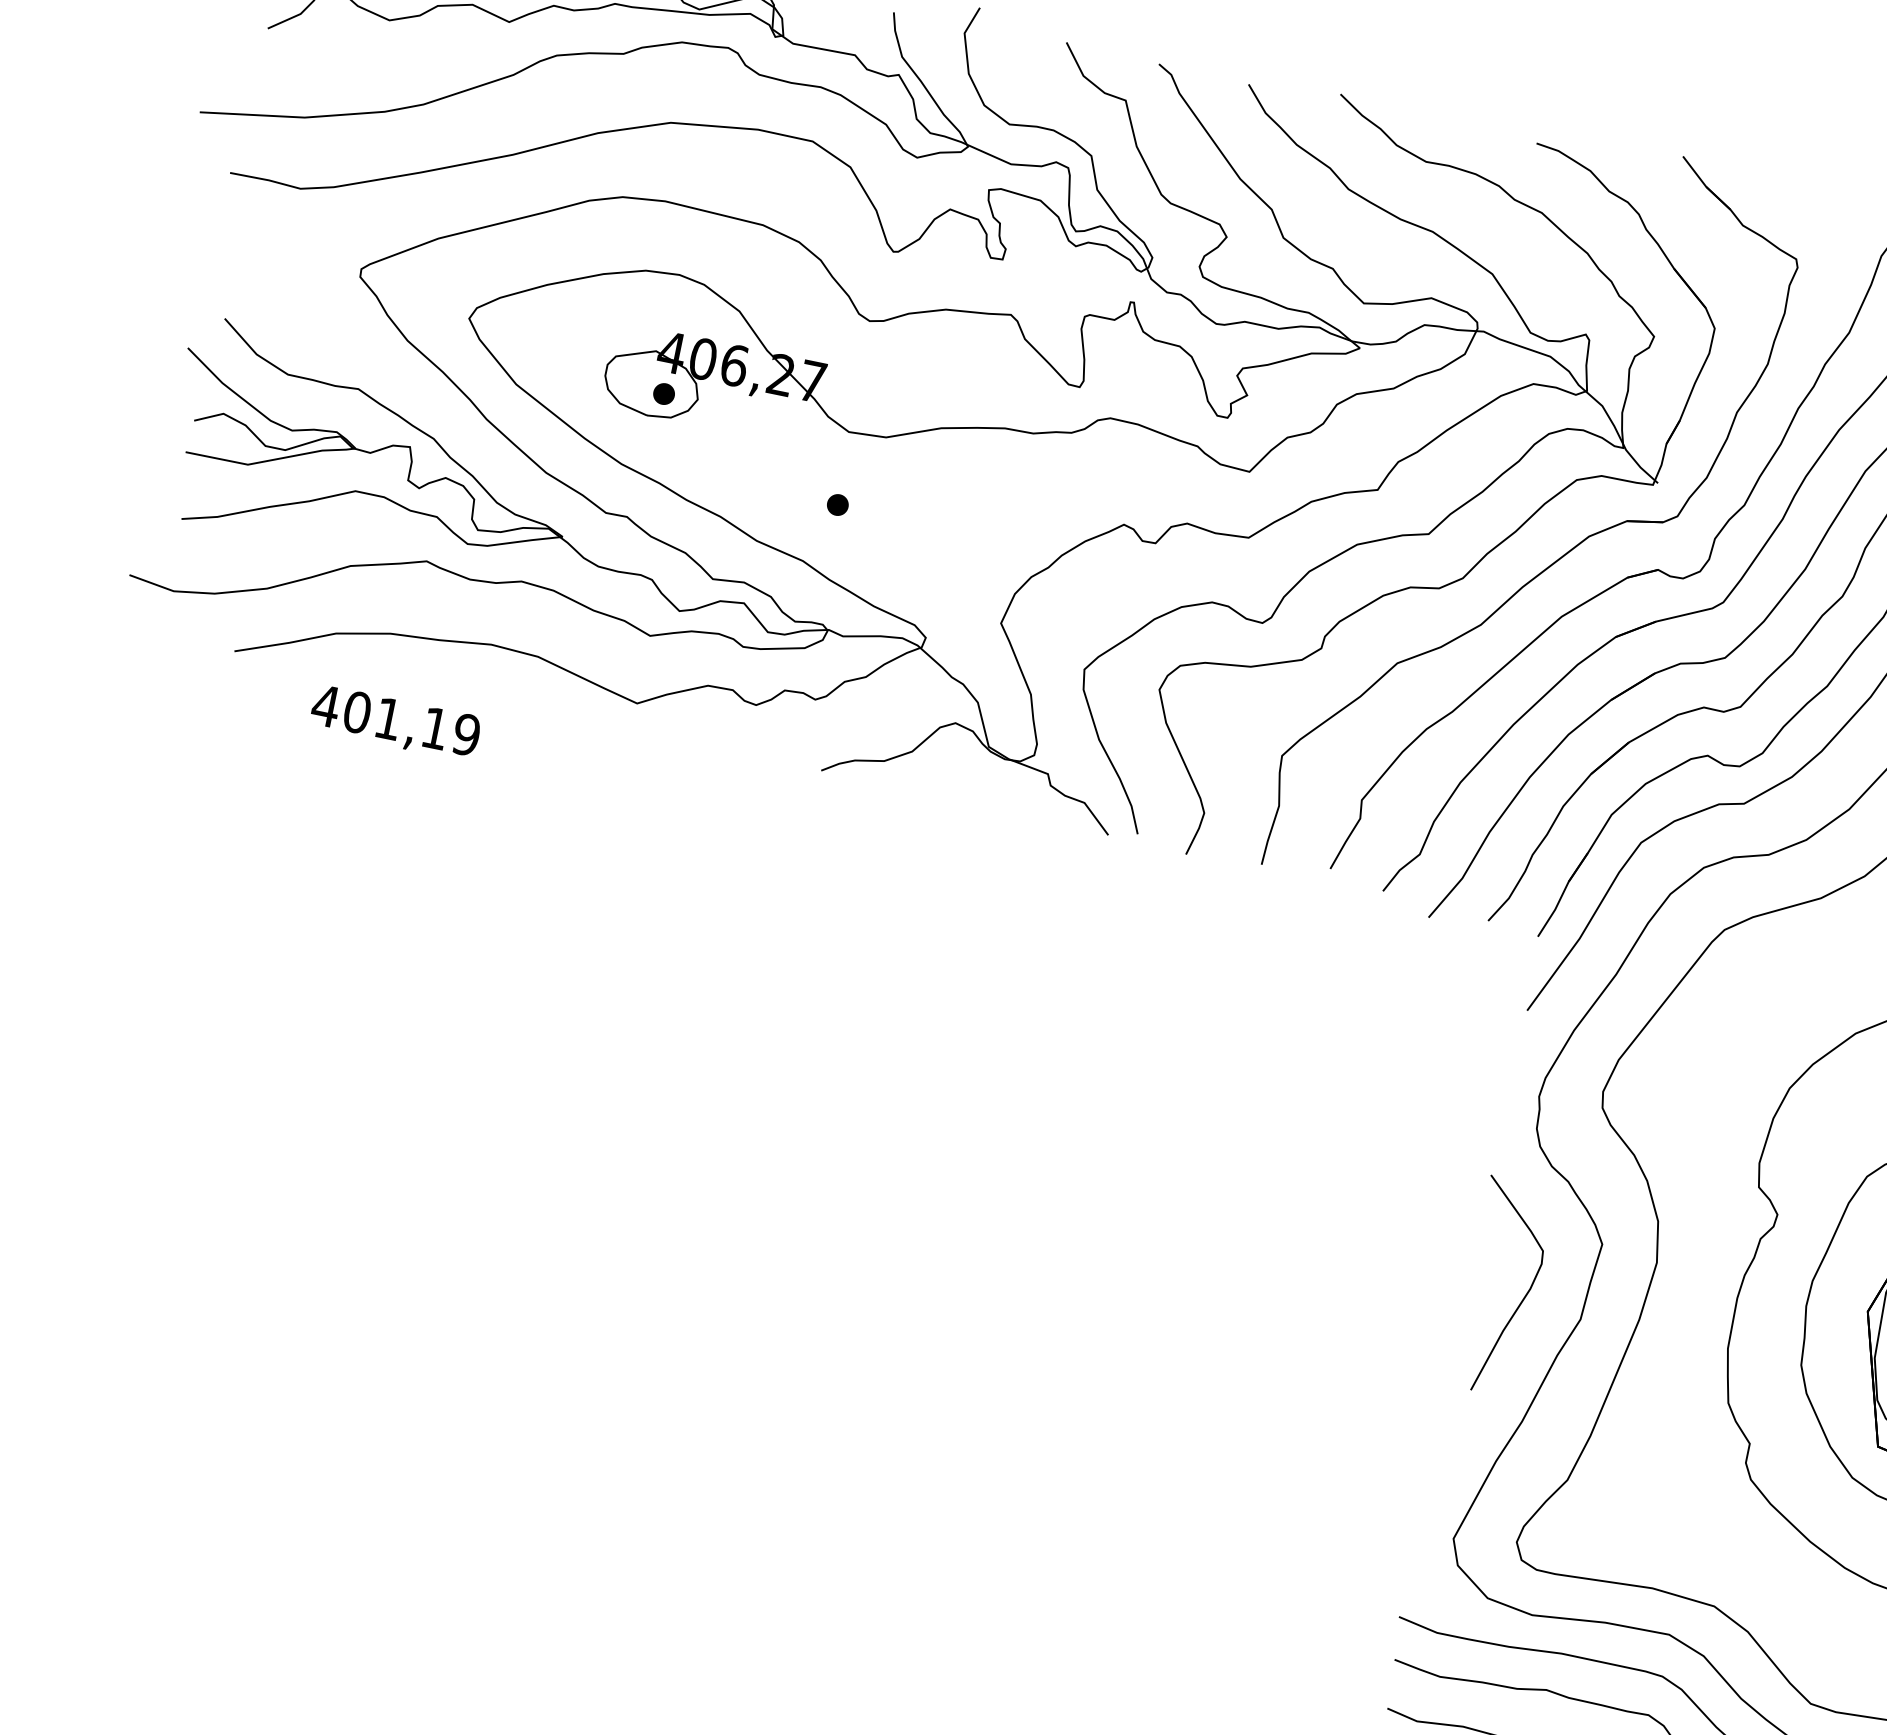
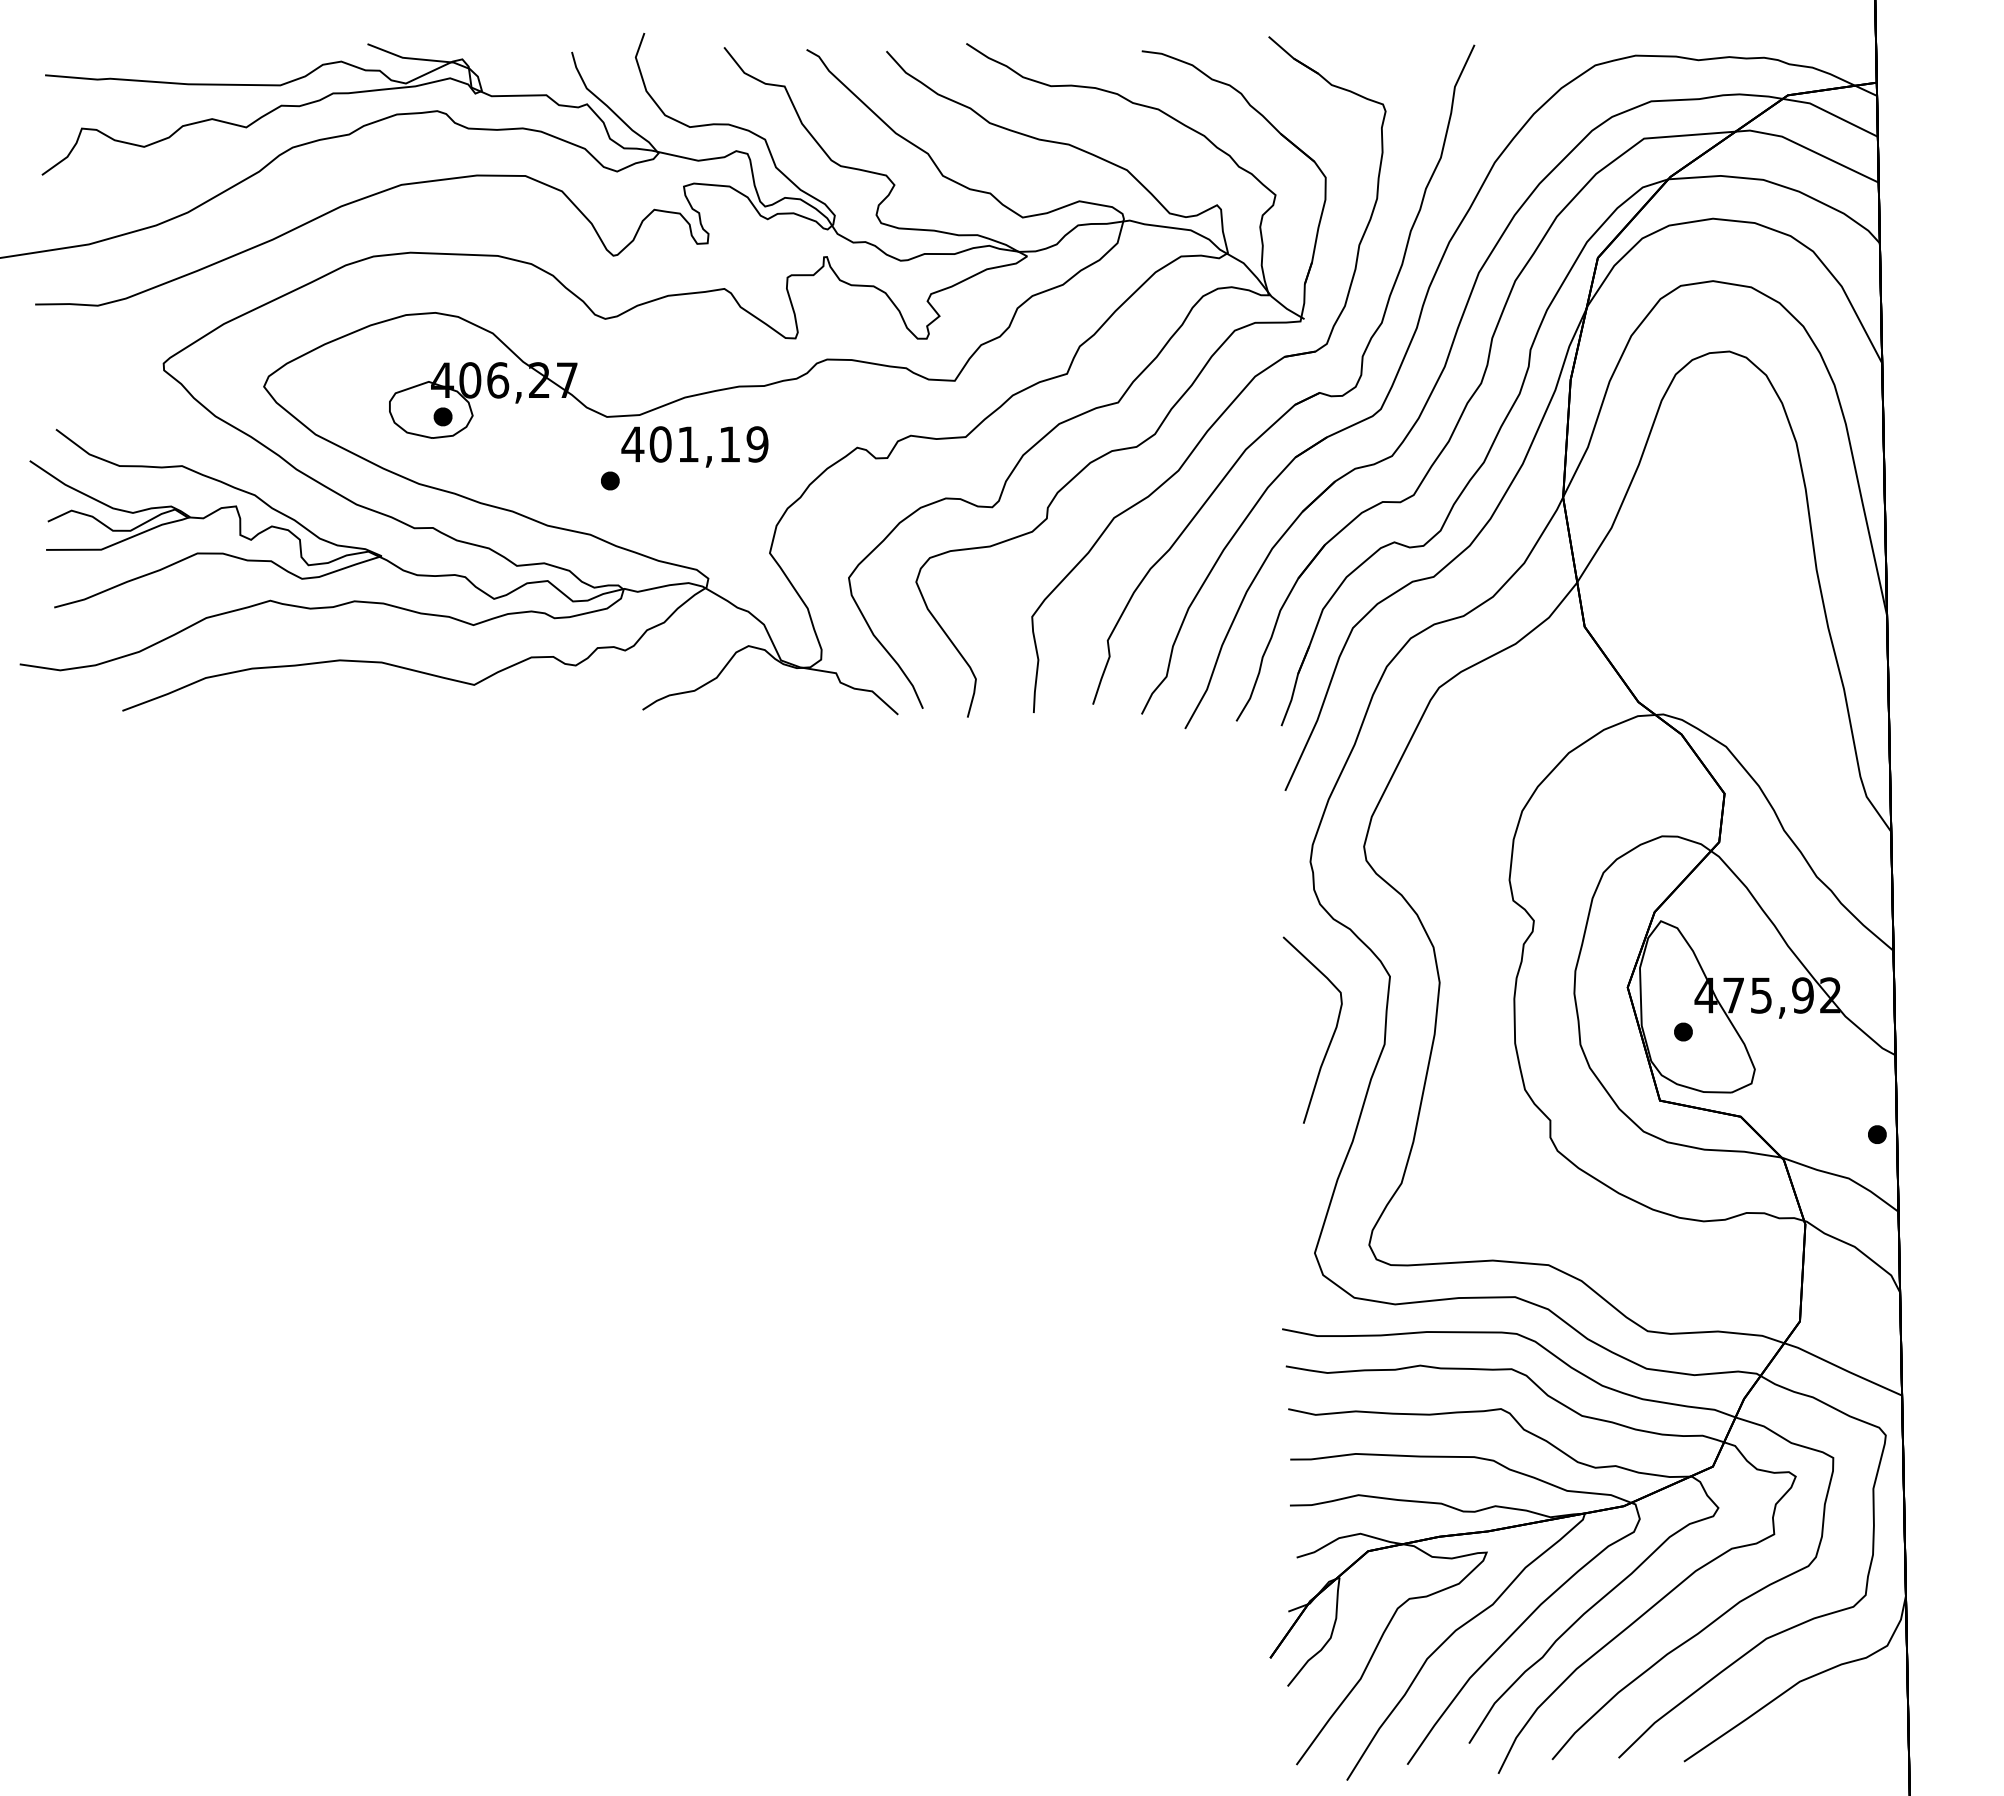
text: (395, 722) -> (694, 446), moved

